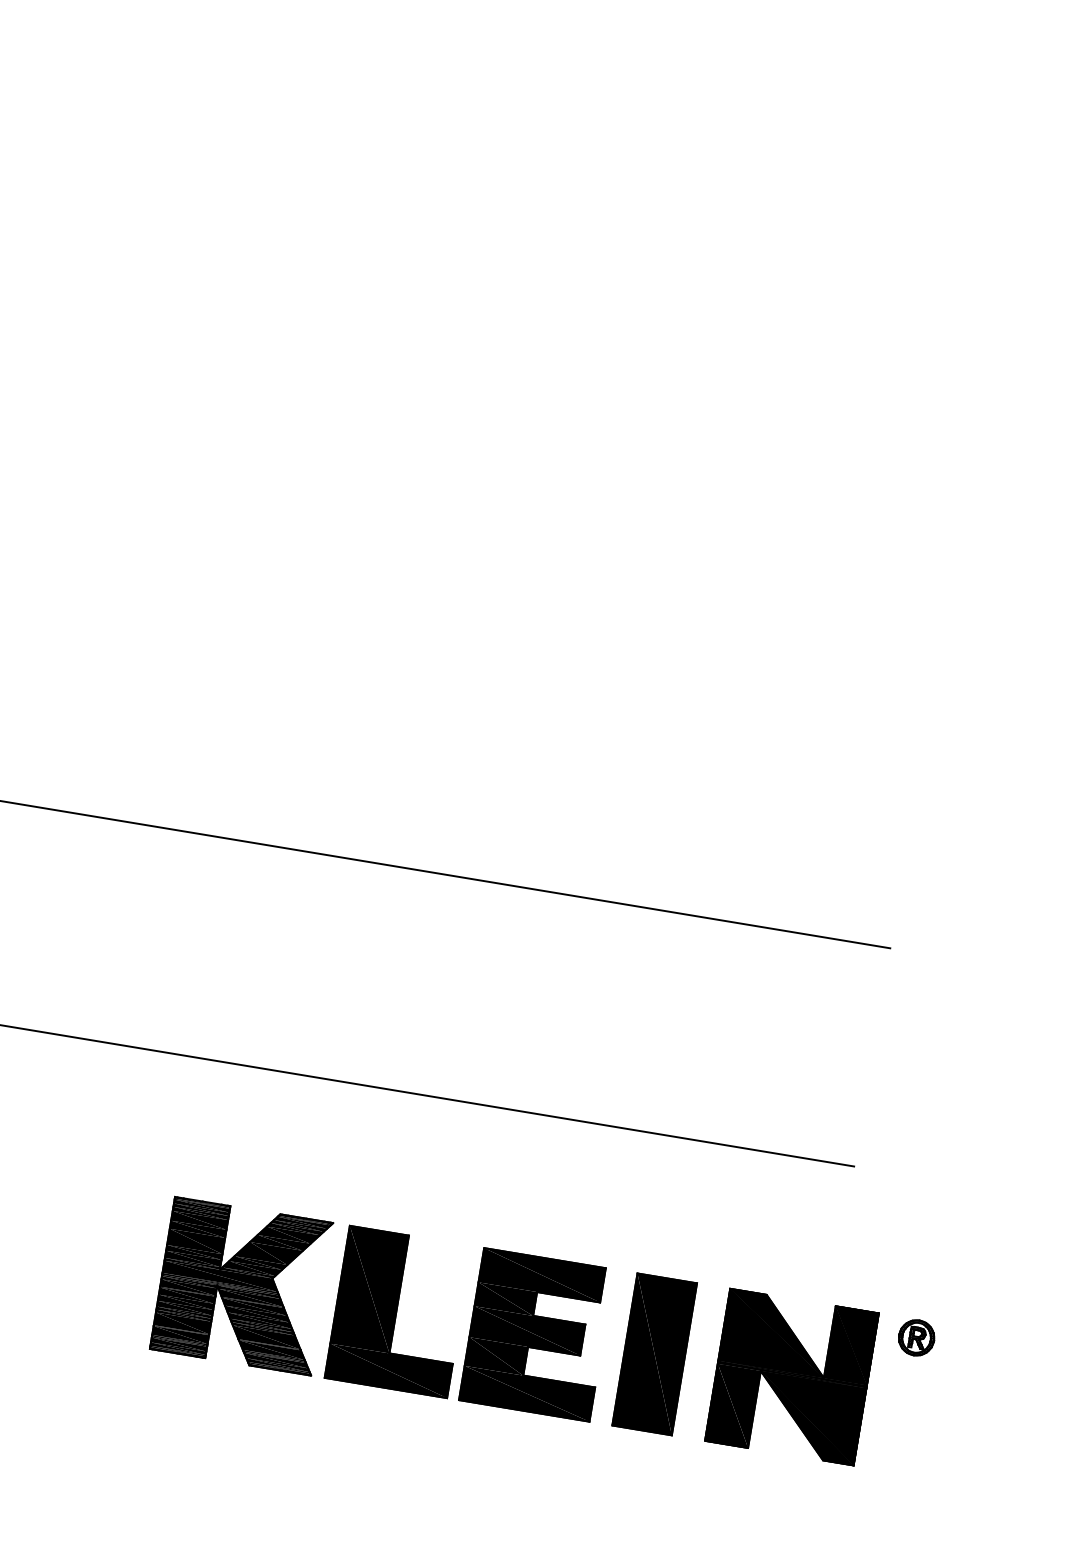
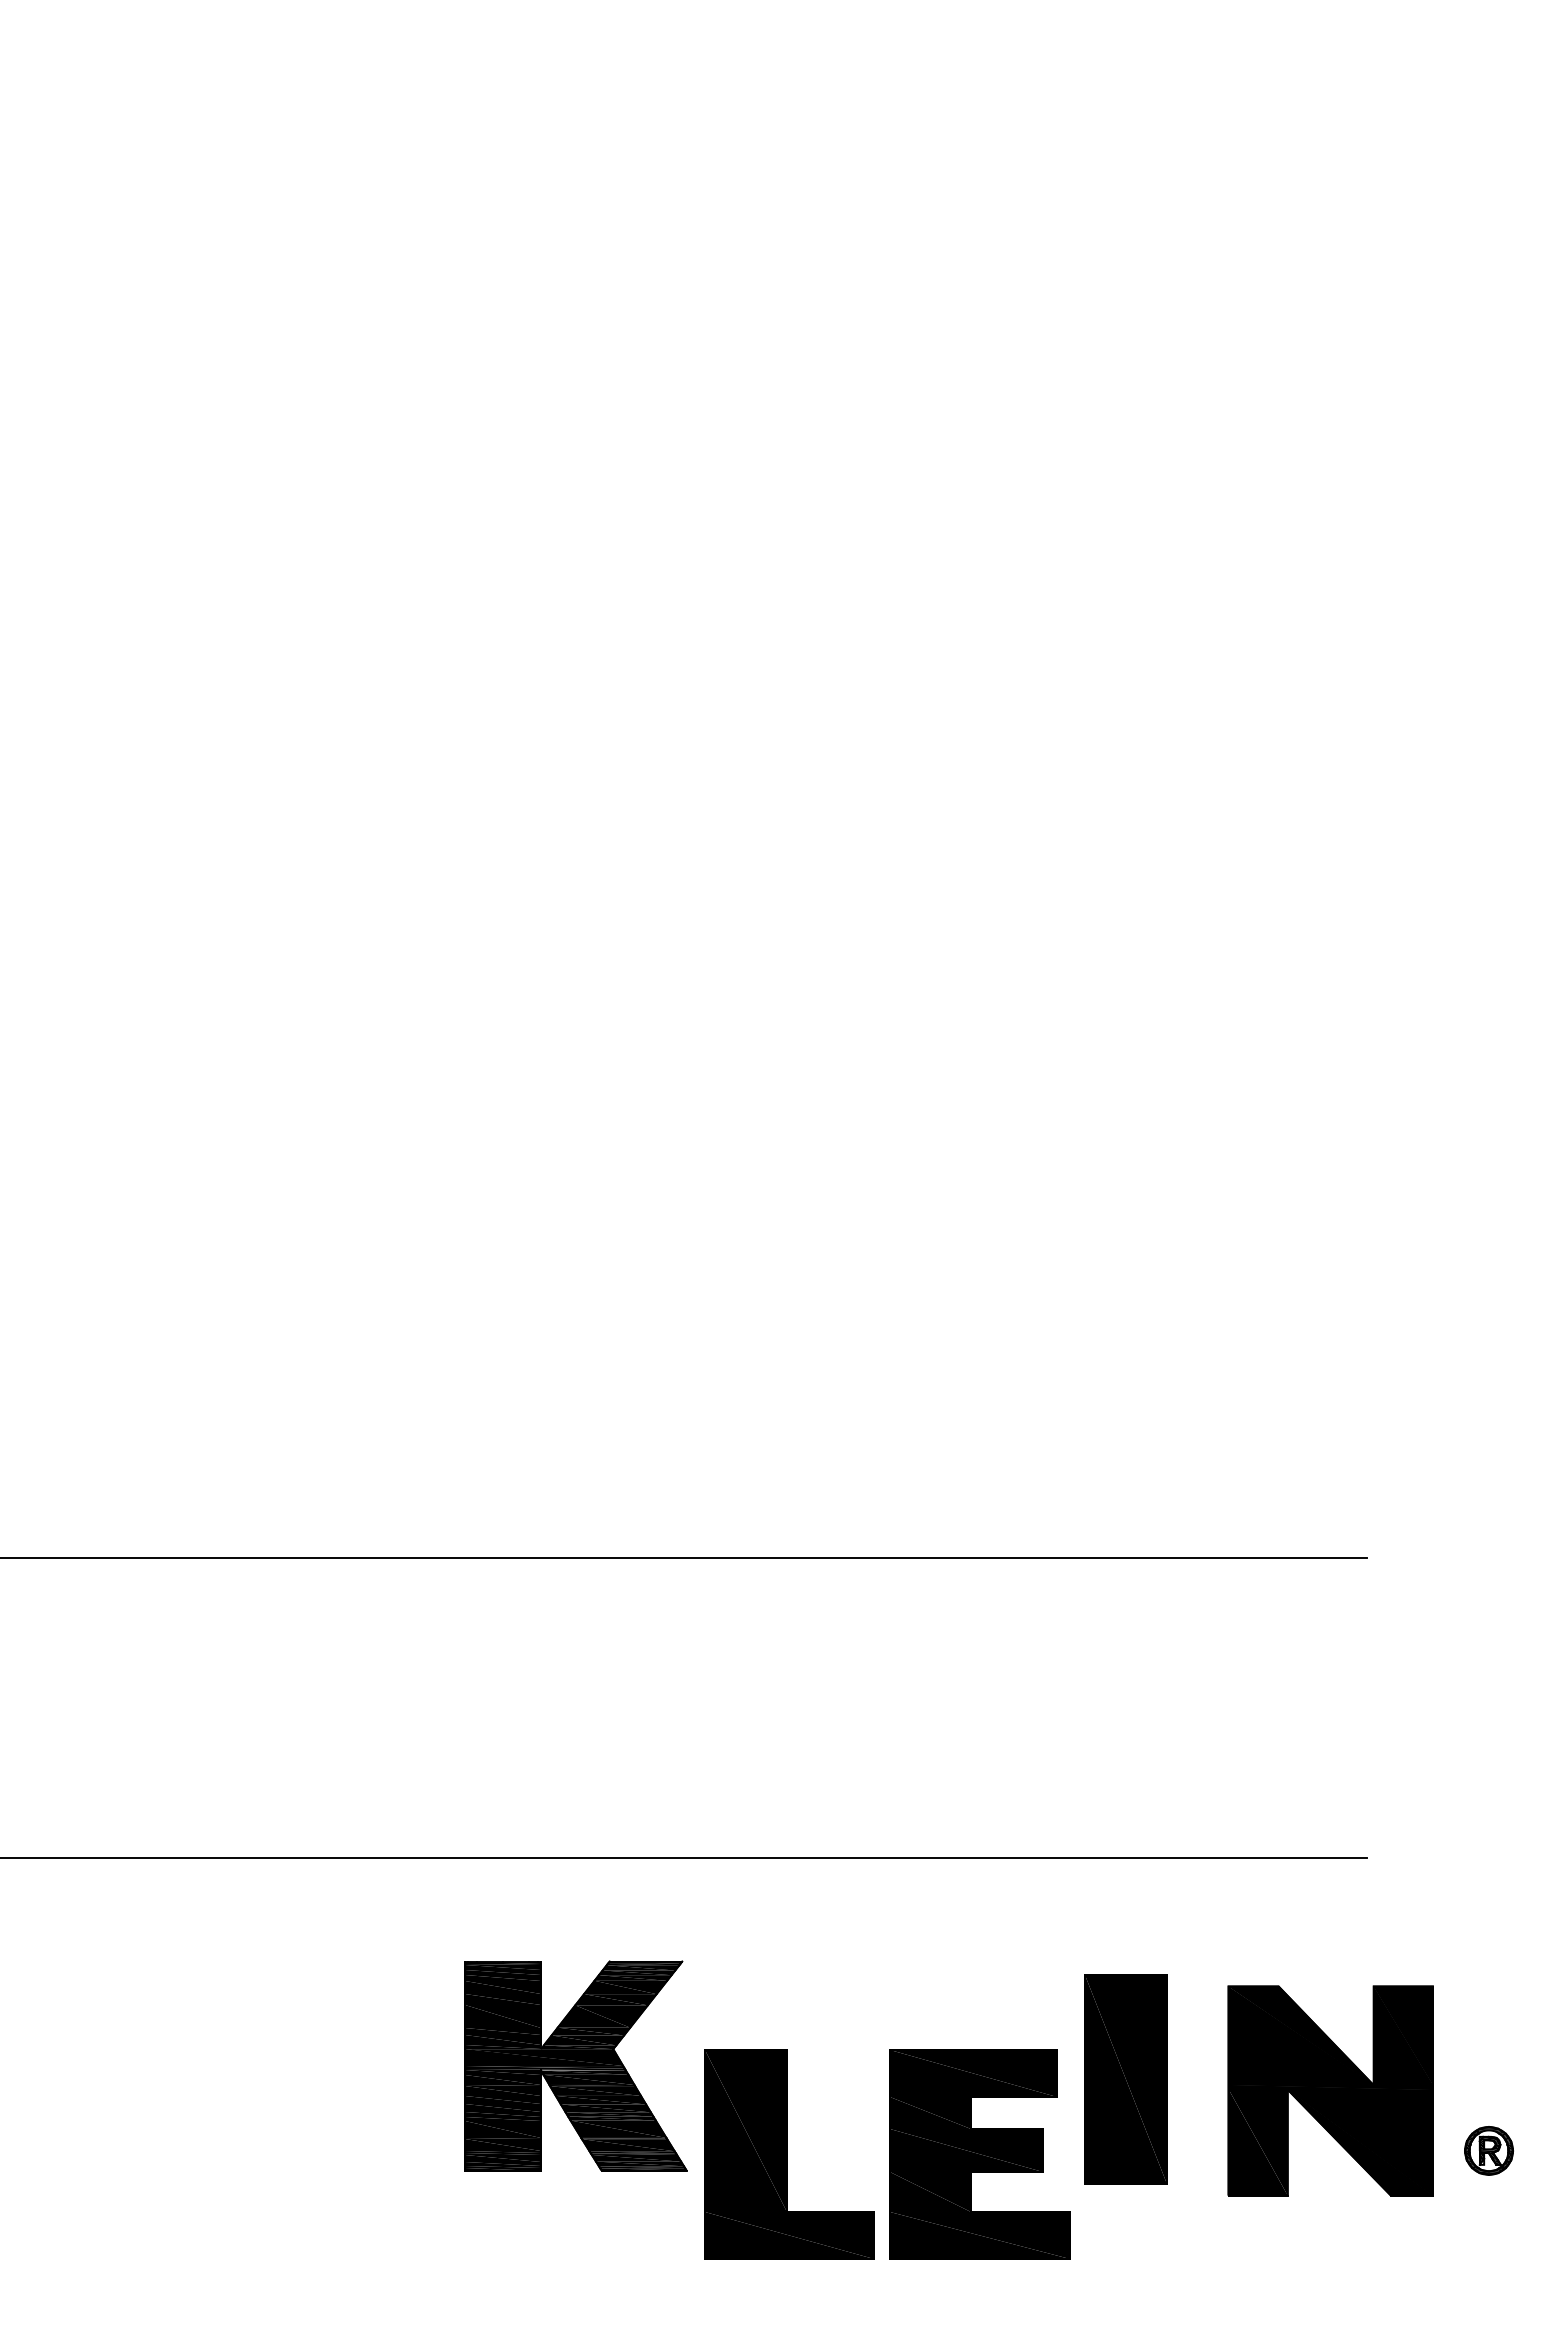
part: (243, 1285) -> (575, 2065), moved
part: (916, 1337) -> (1488, 2150), moved
part: (654, 1354) -> (1125, 2079), moved
part: (791, 1376) -> (1330, 2090), moved

